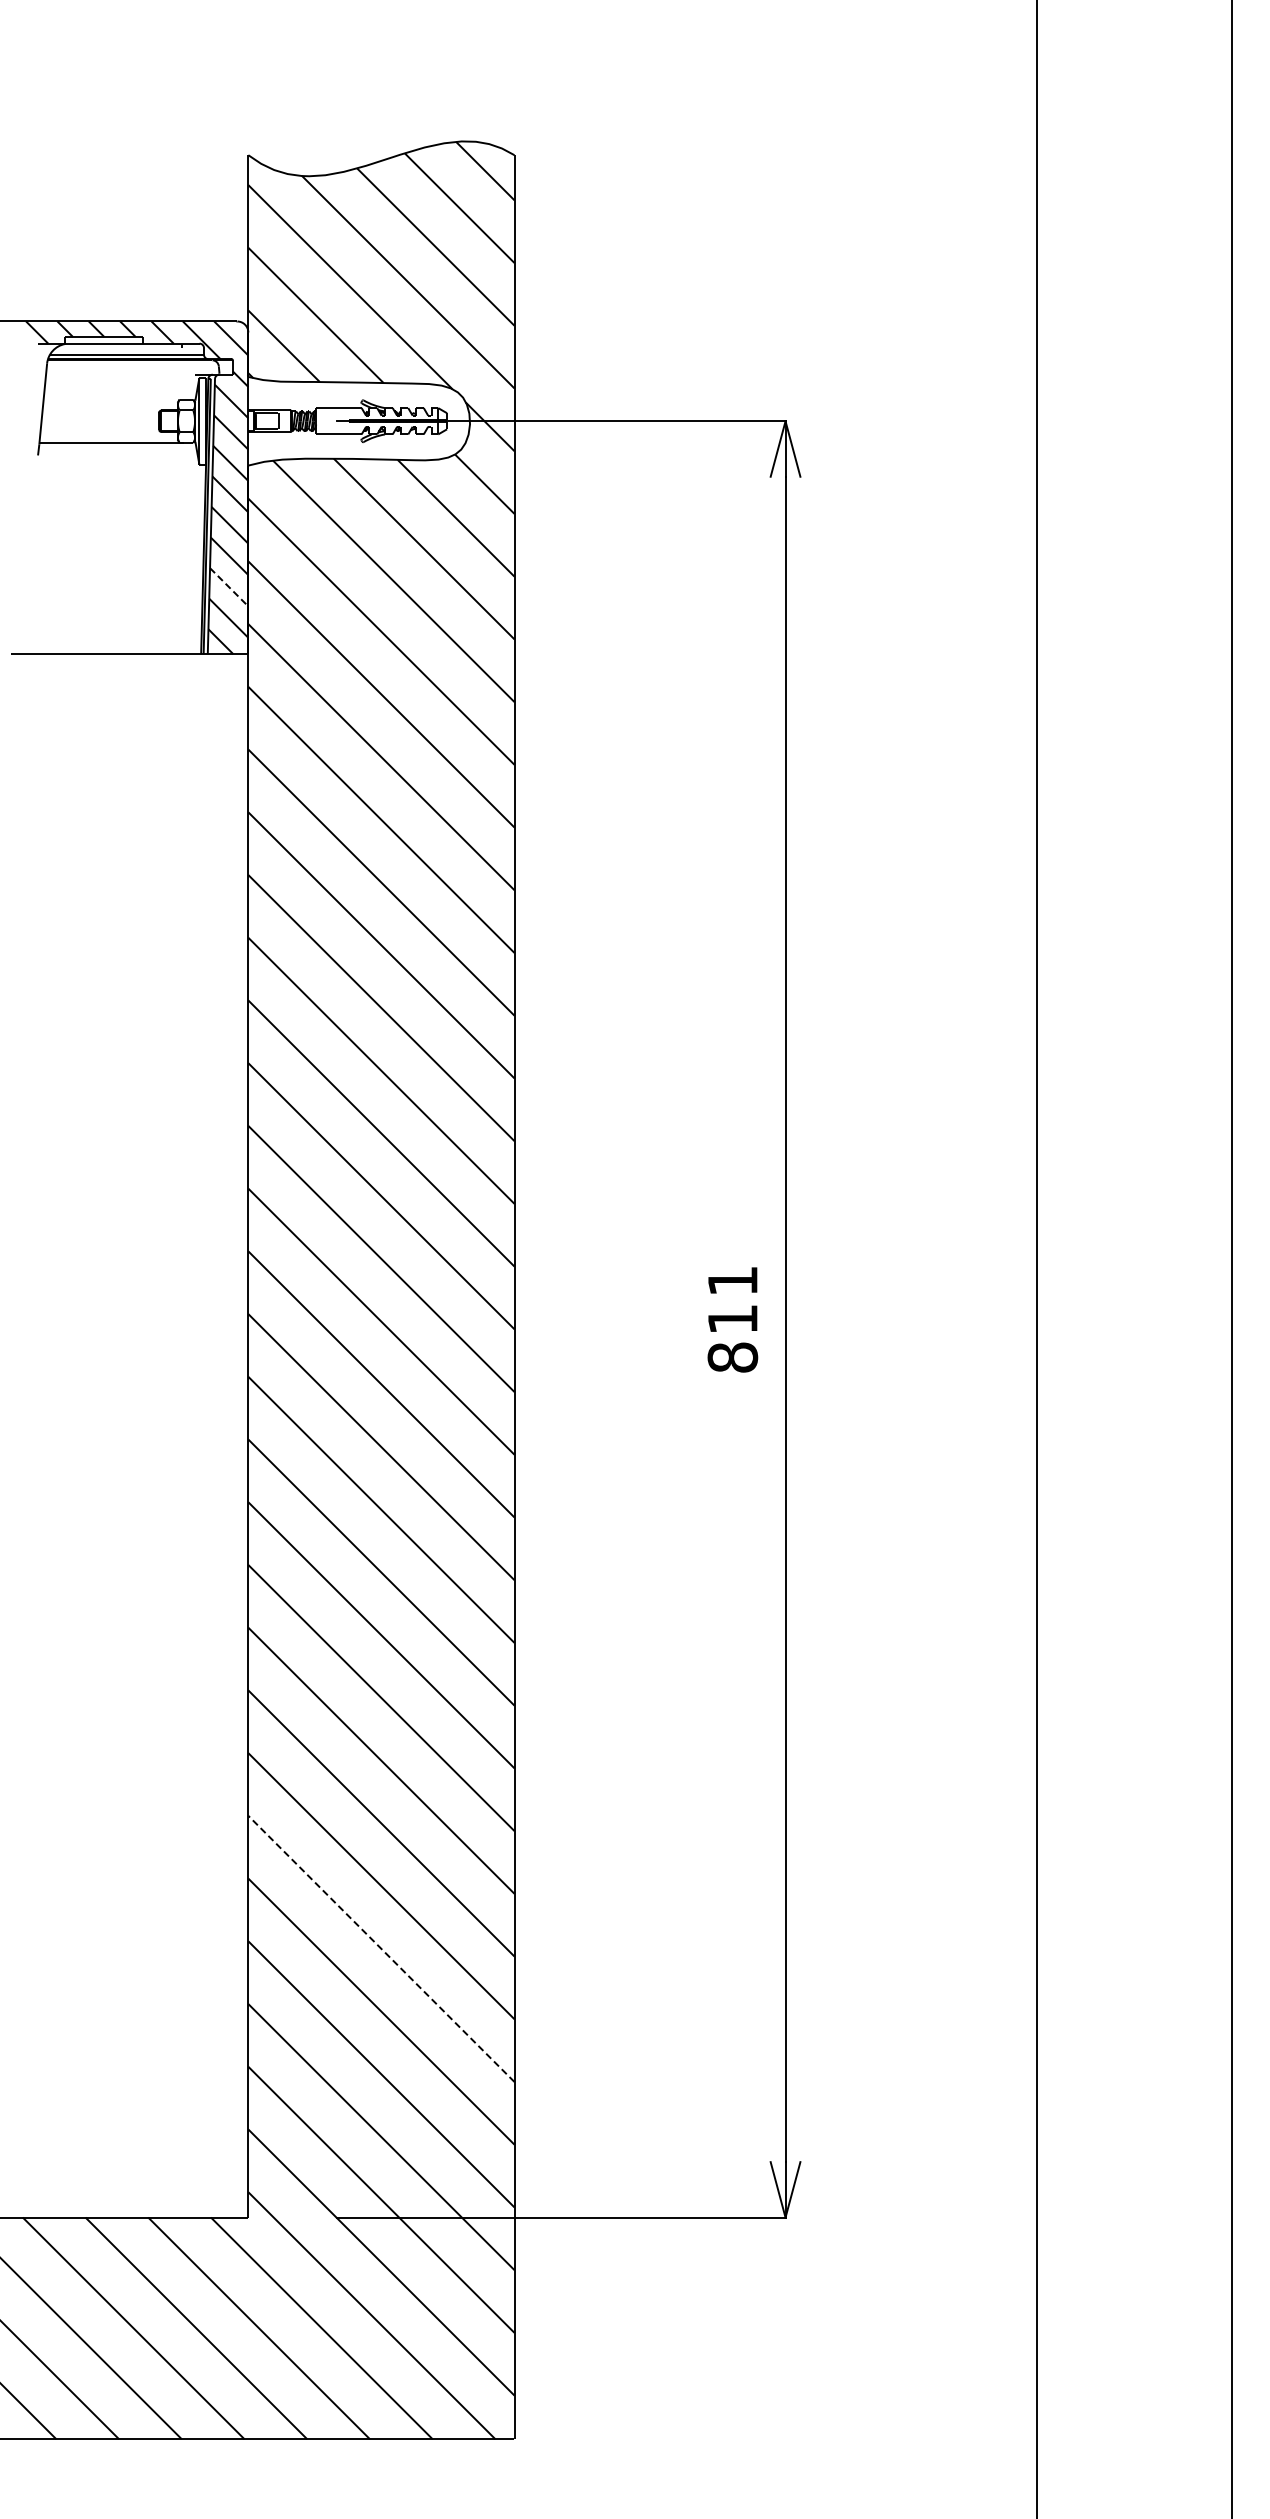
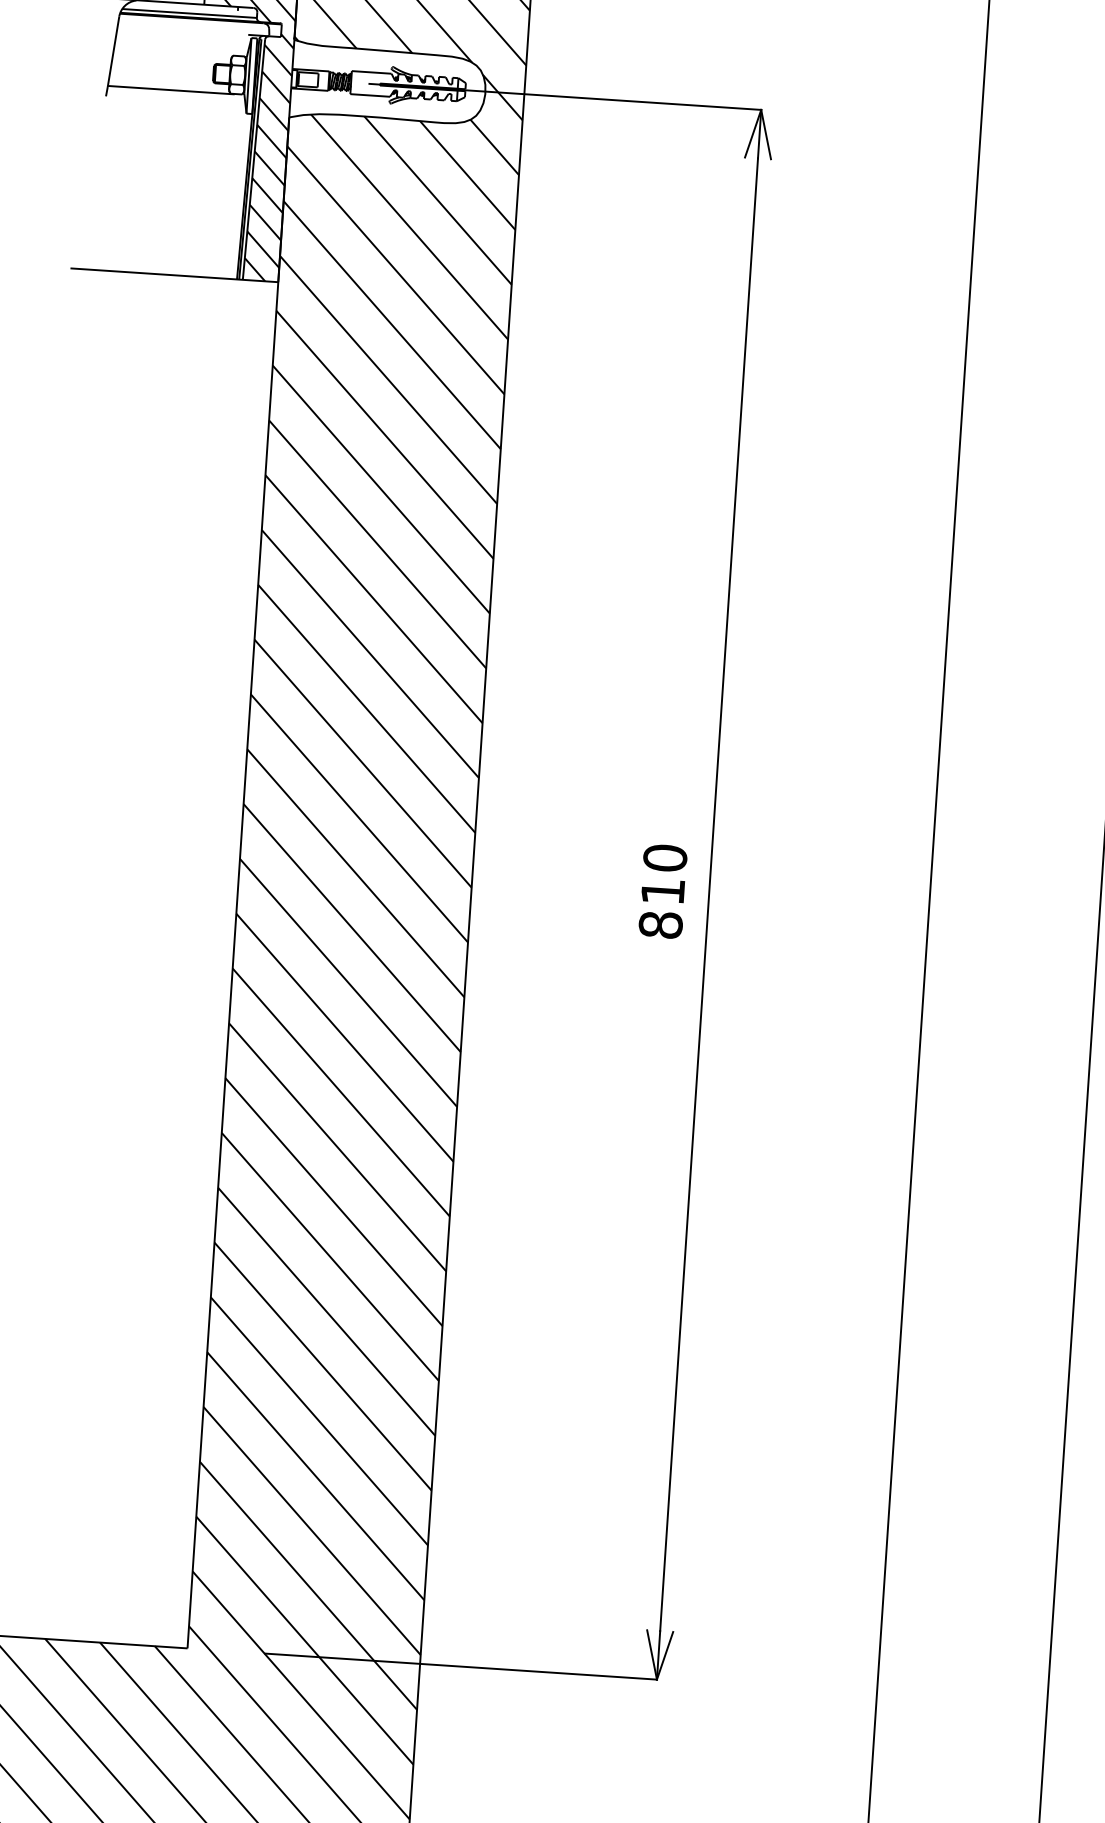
line: (229, 587) -> (265, 222), dashed -> solid
text: (732, 1280) -> (665, 857), 811 -> 810
line: (381, 1948) -> (319, 1421), dashed -> solid

